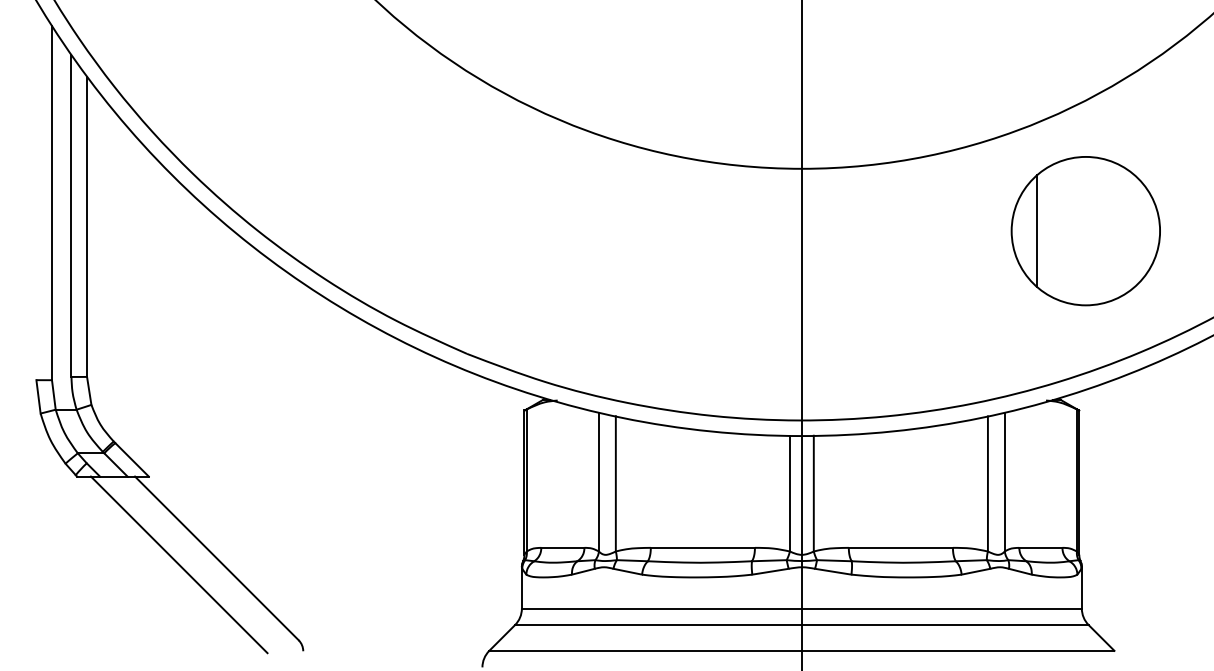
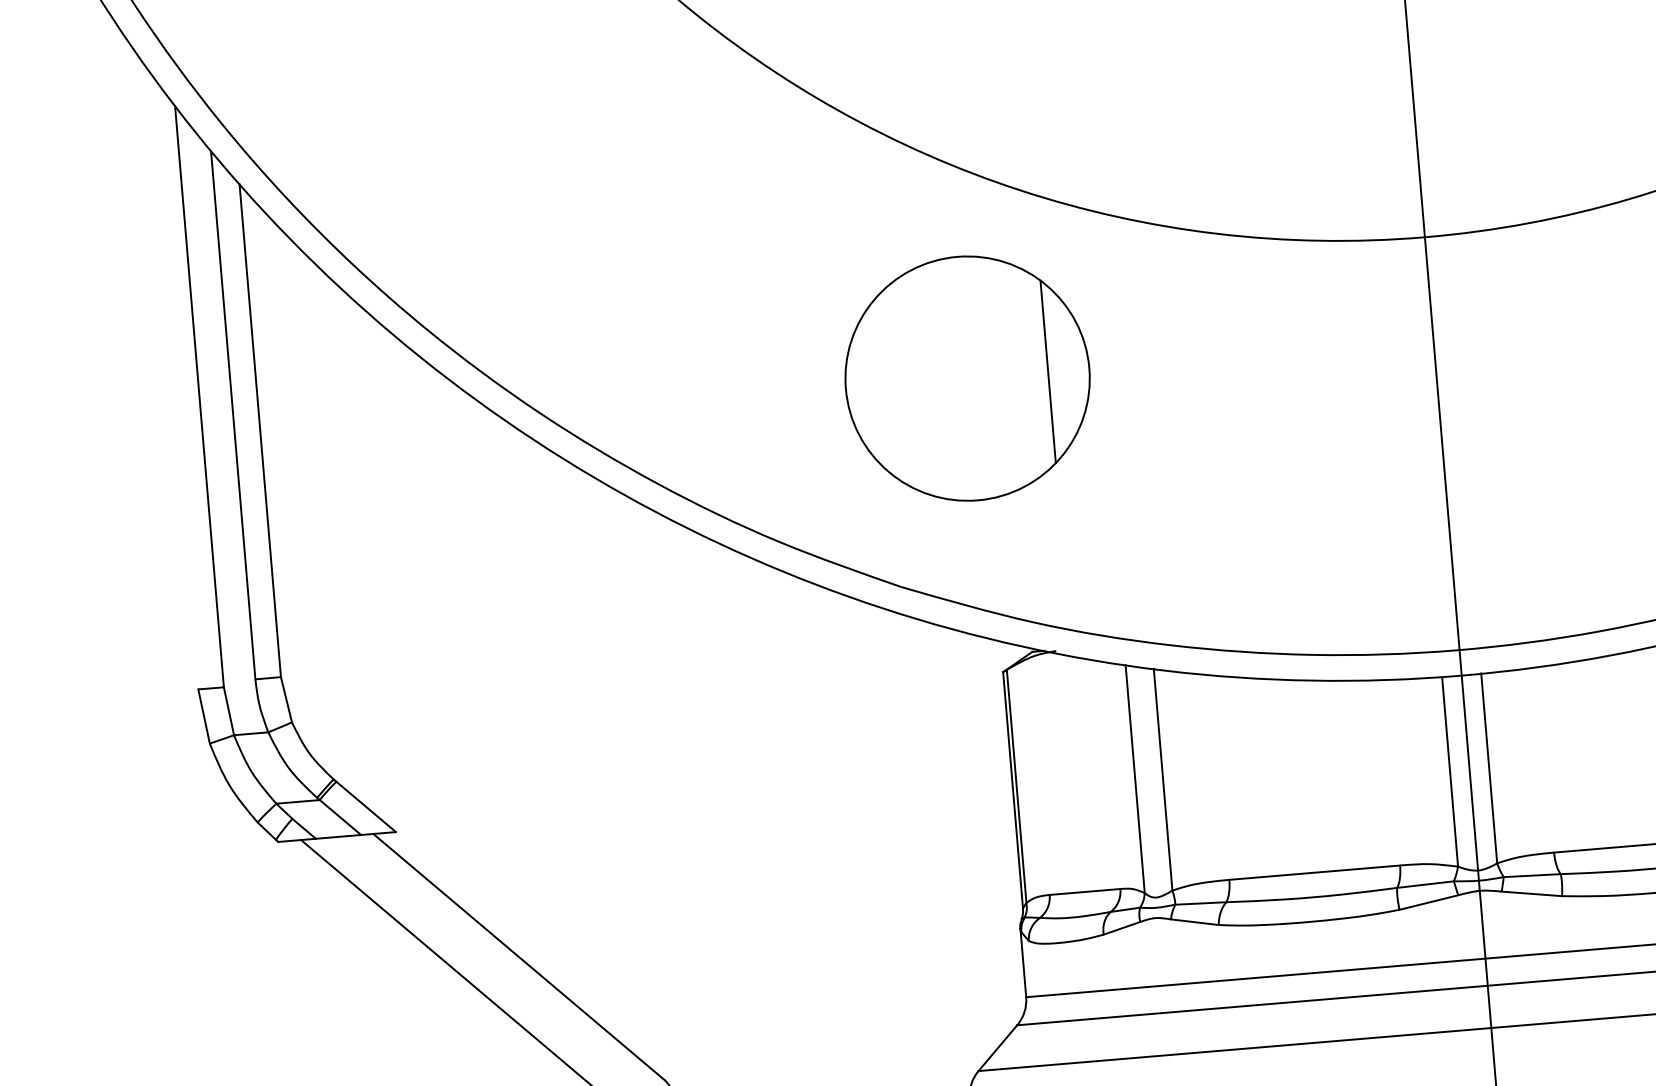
part: (517, 231) -> (967, 379), added

